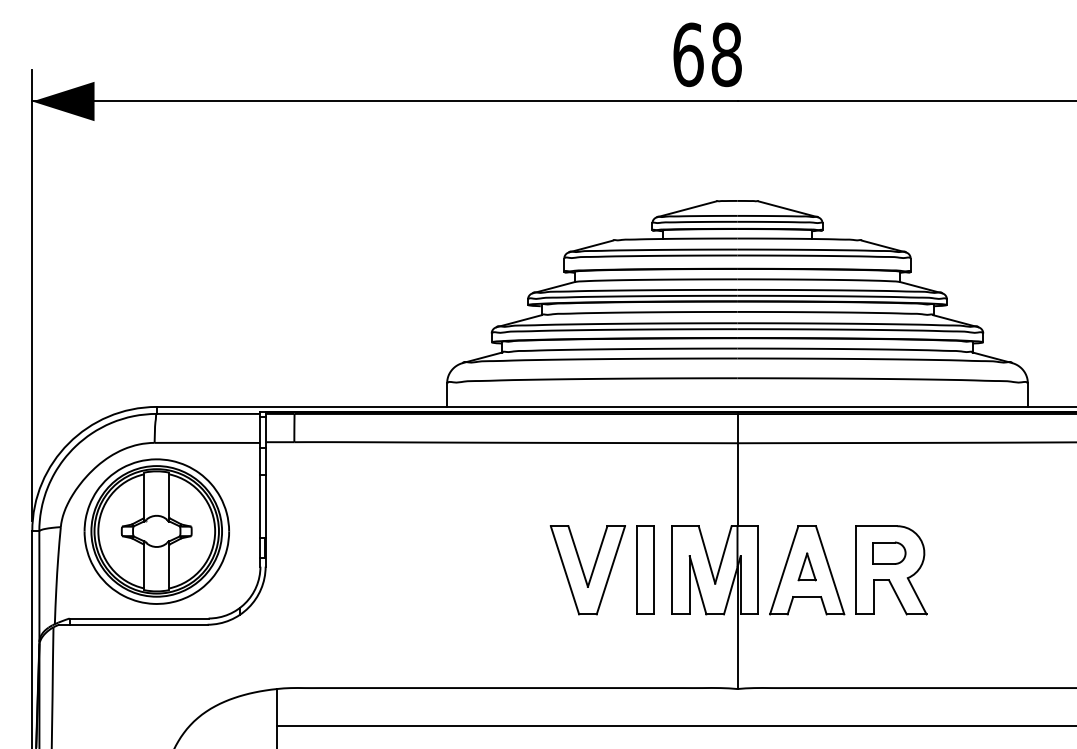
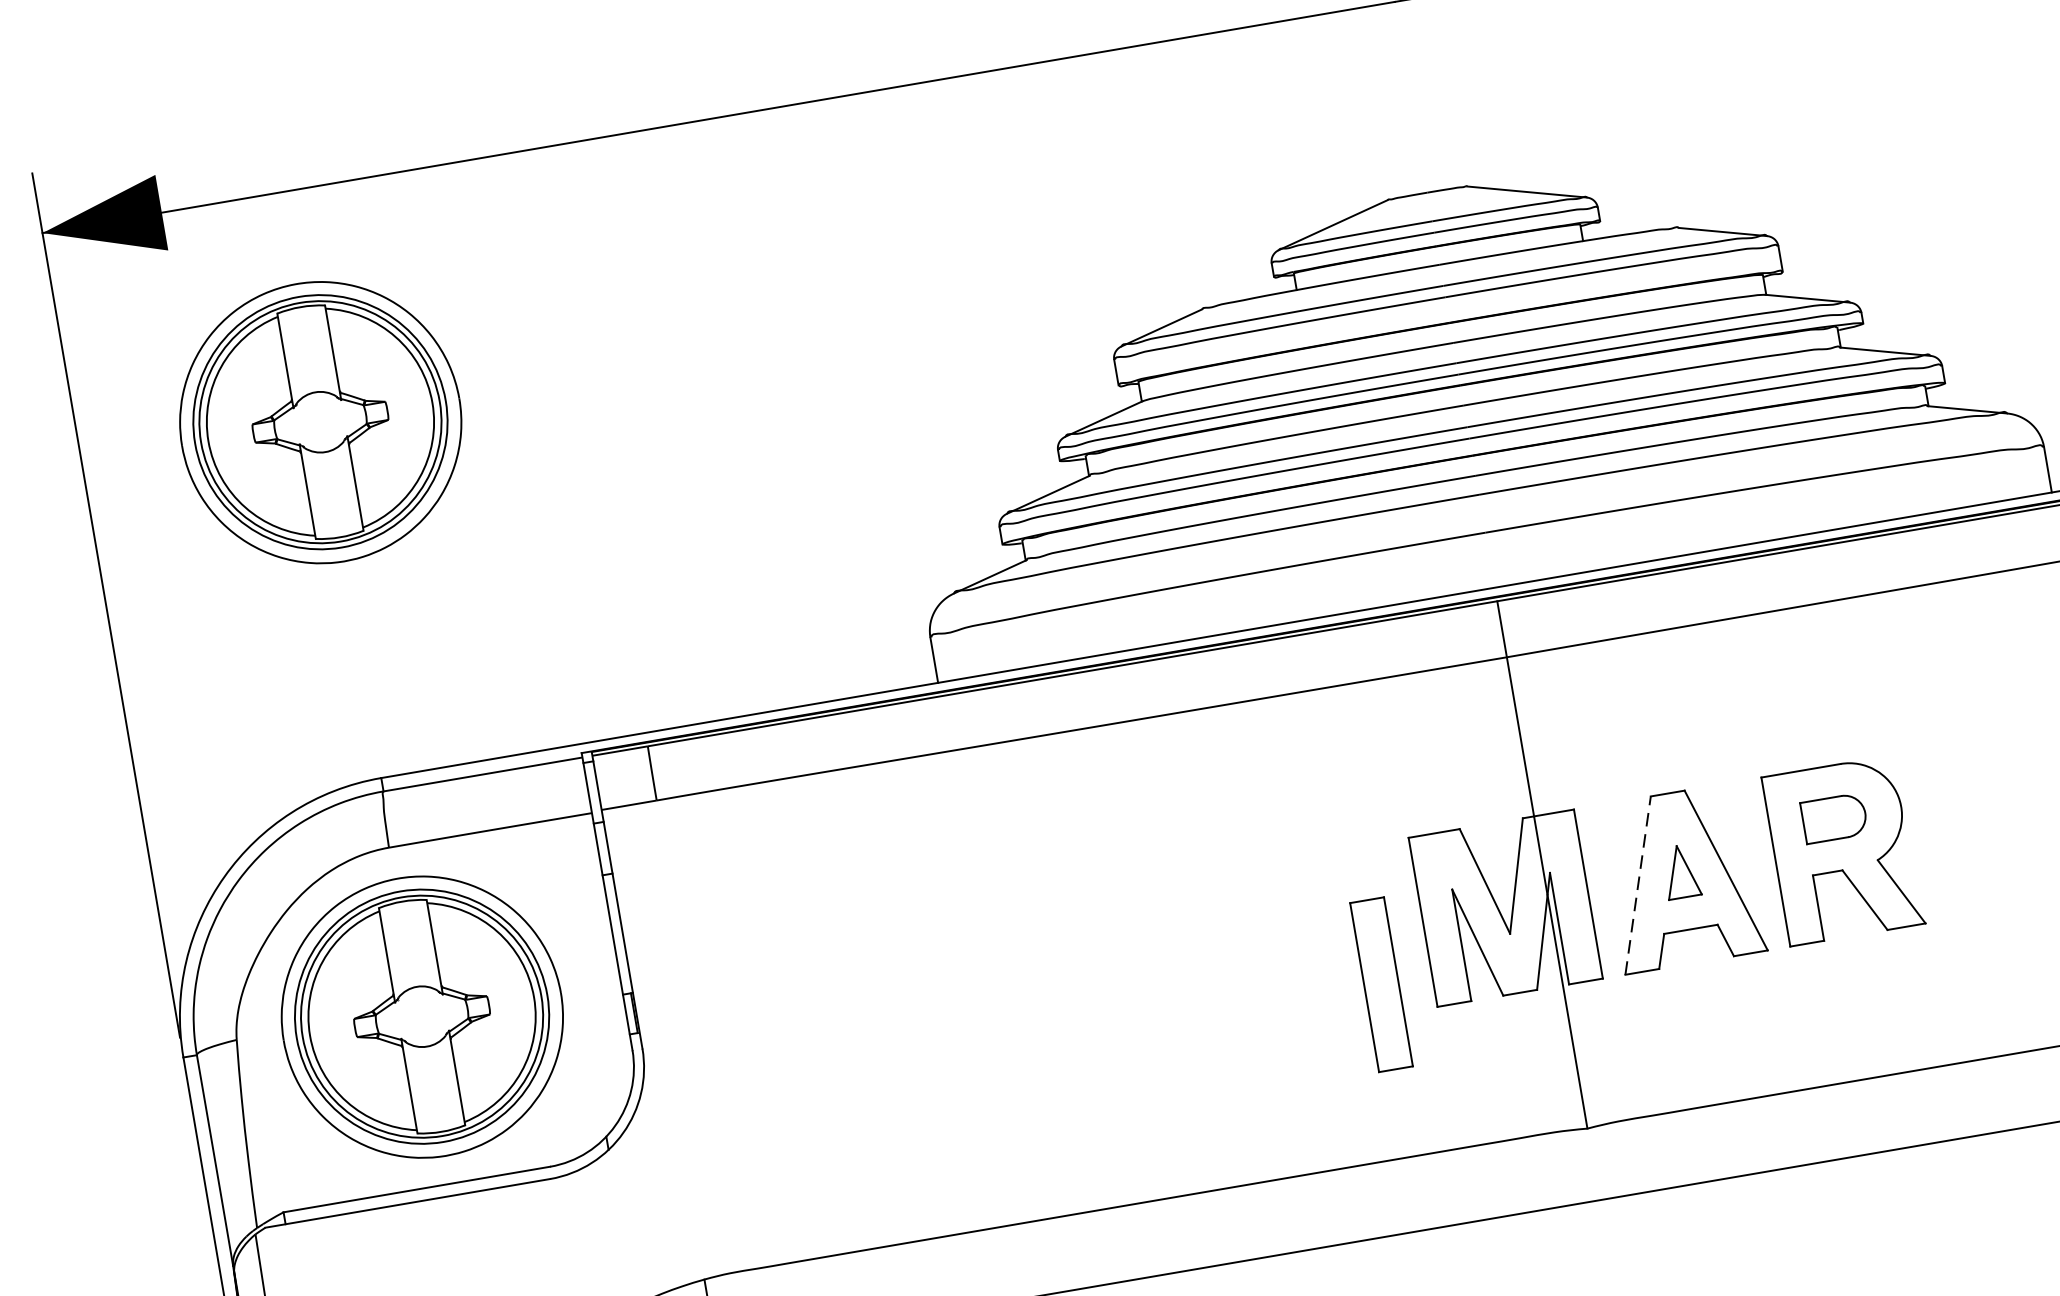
part: (156, 221) -> (320, 422), added
part: (645, 569) -> (1381, 983), moved
line: (784, 569) -> (1638, 883), solid -> dashed
part: (587, 570) -> (1260, 950), removed

